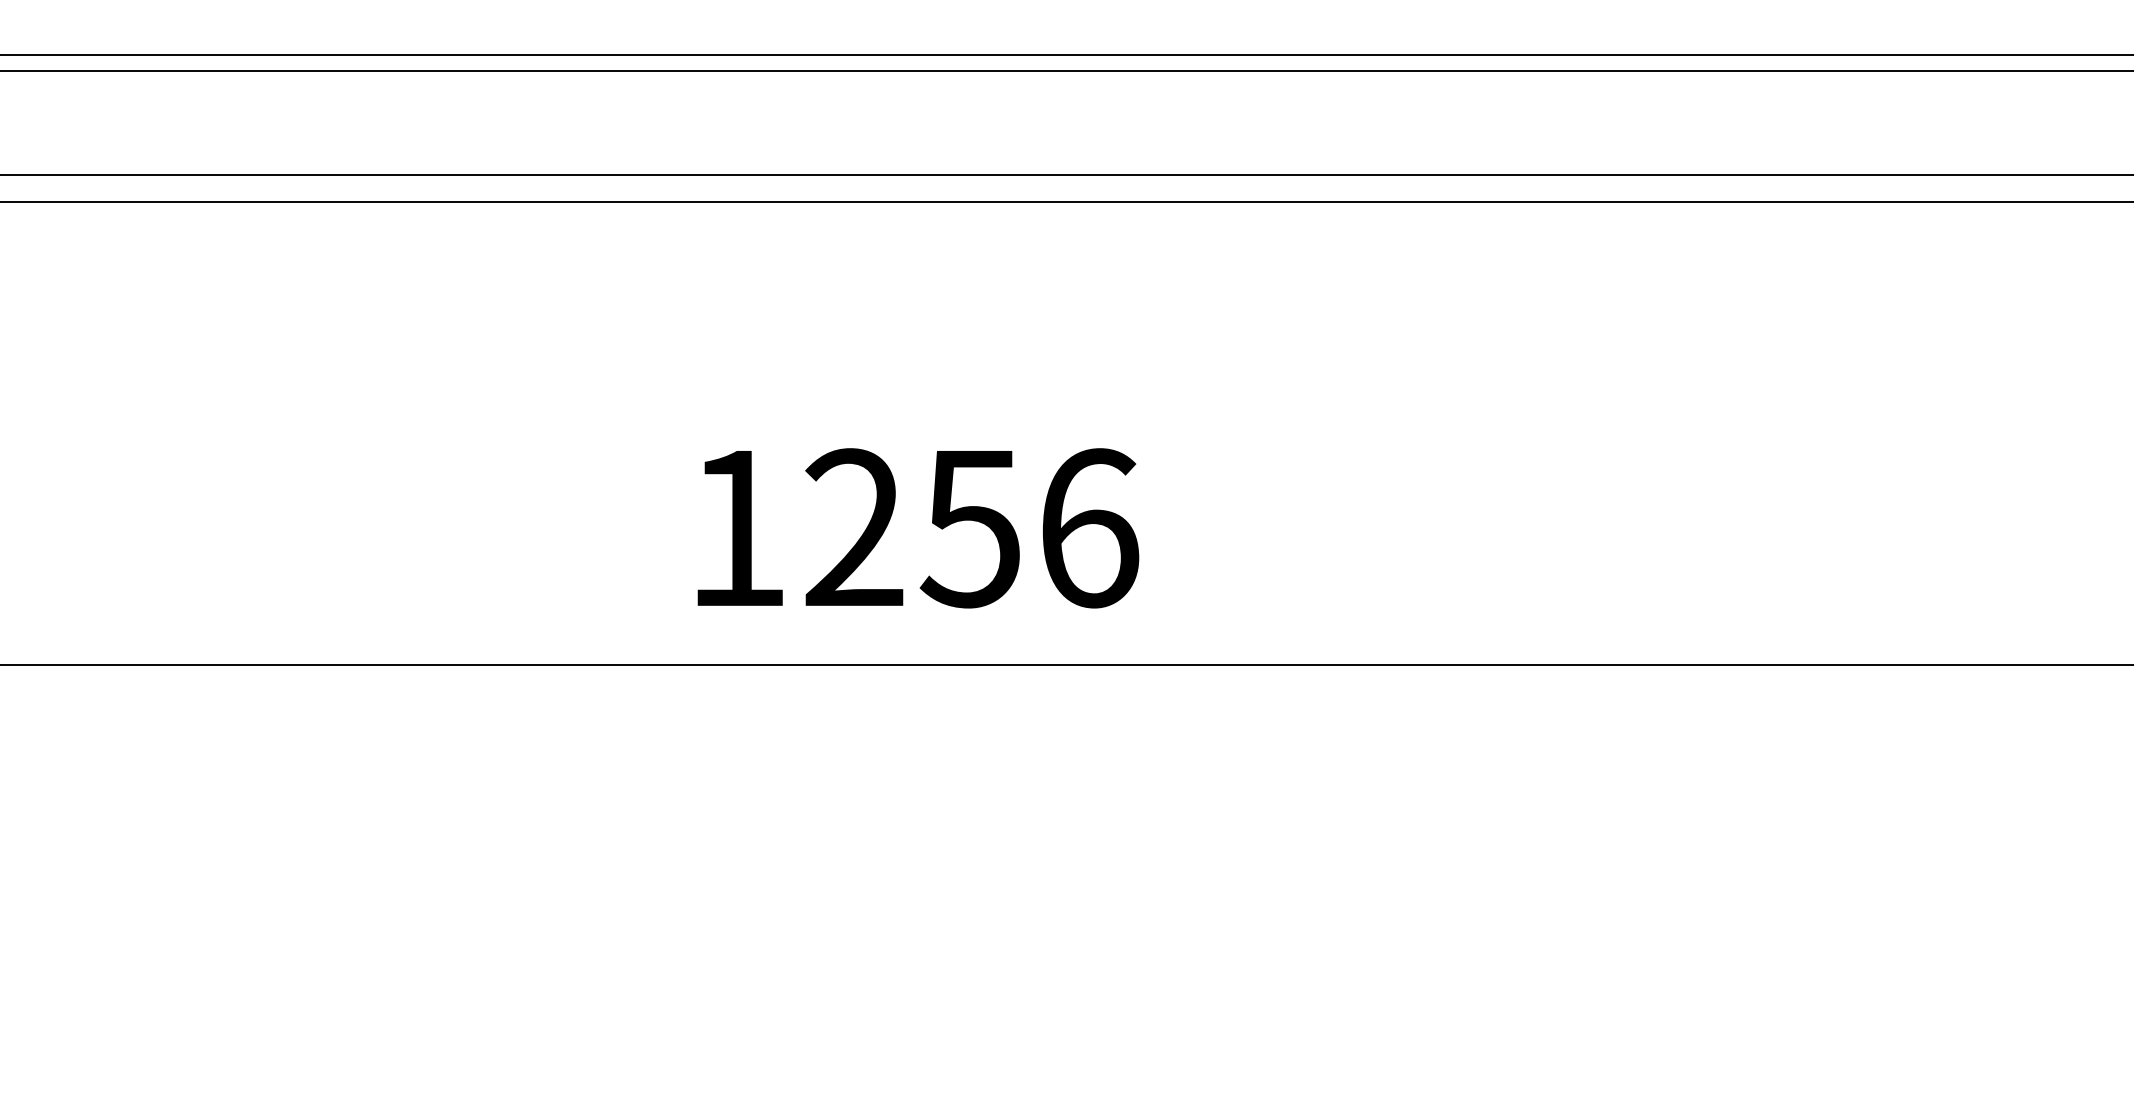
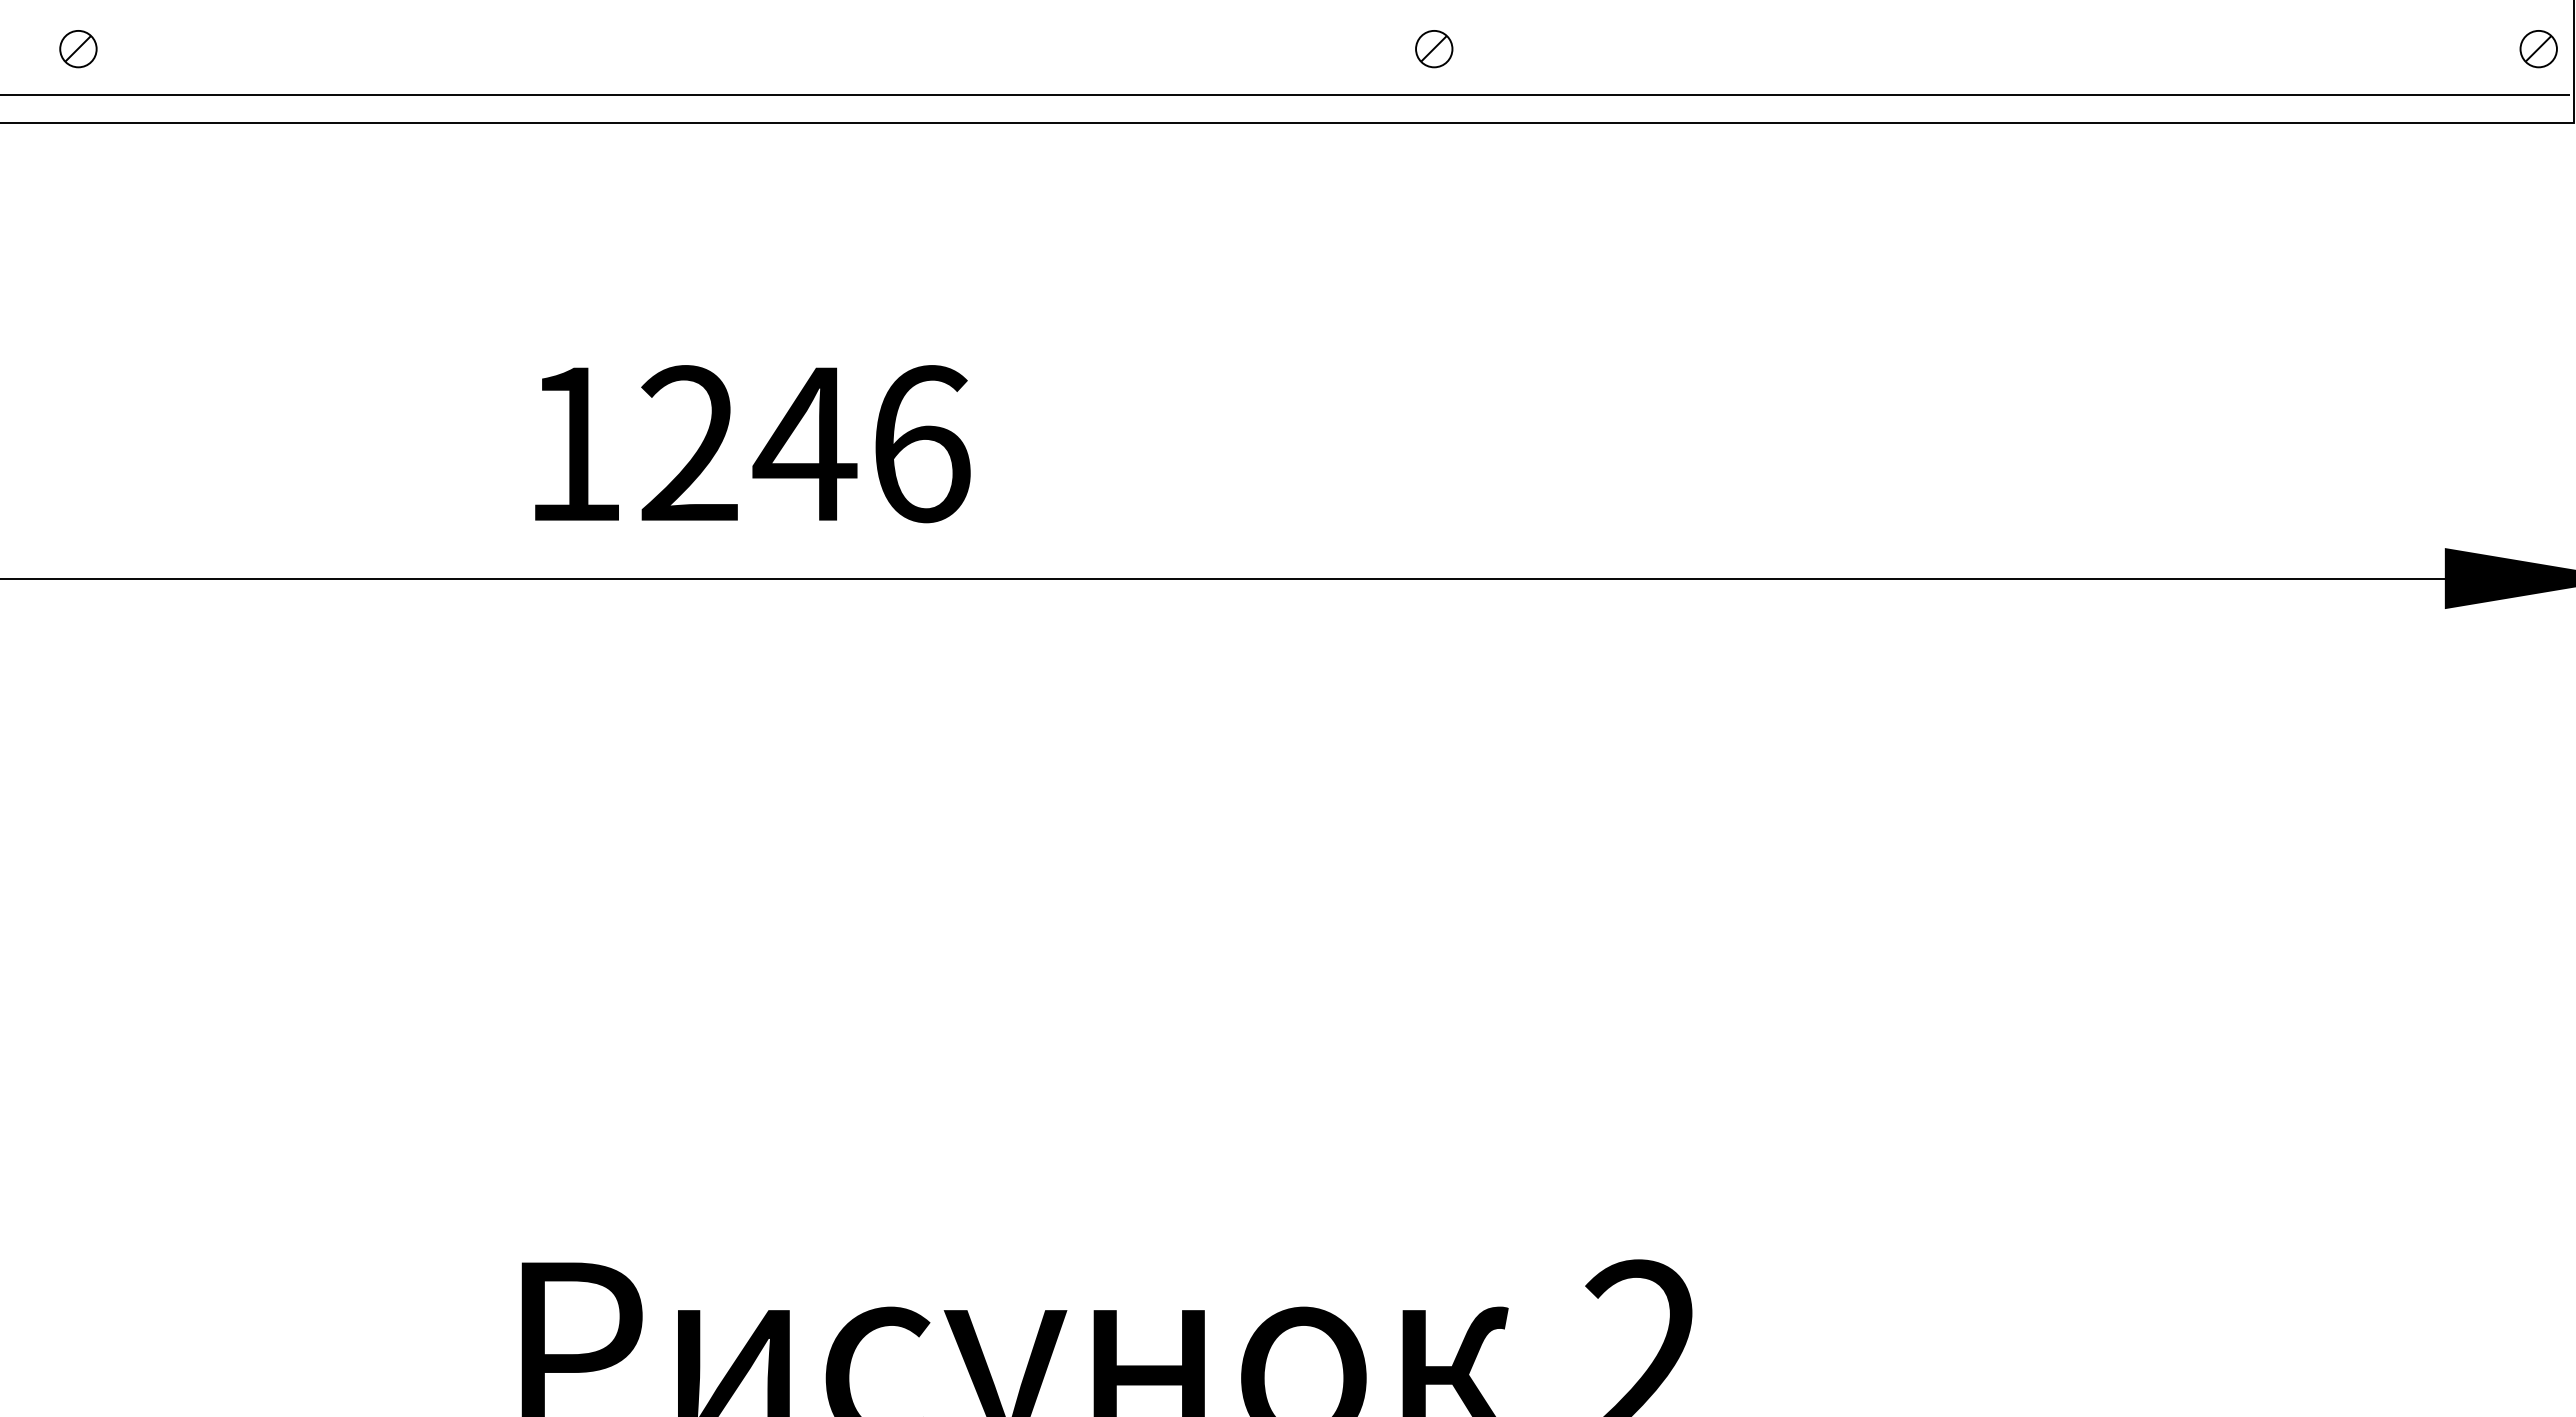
part: (234, 128) -> (78, 49), added
part: (1609, 128) -> (1434, 49), added
text: (970, 529) -> (804, 445), 1256 -> 1246

